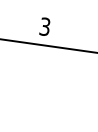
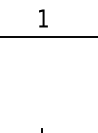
text: (44, 26) -> (42, 18), 3 -> 1

